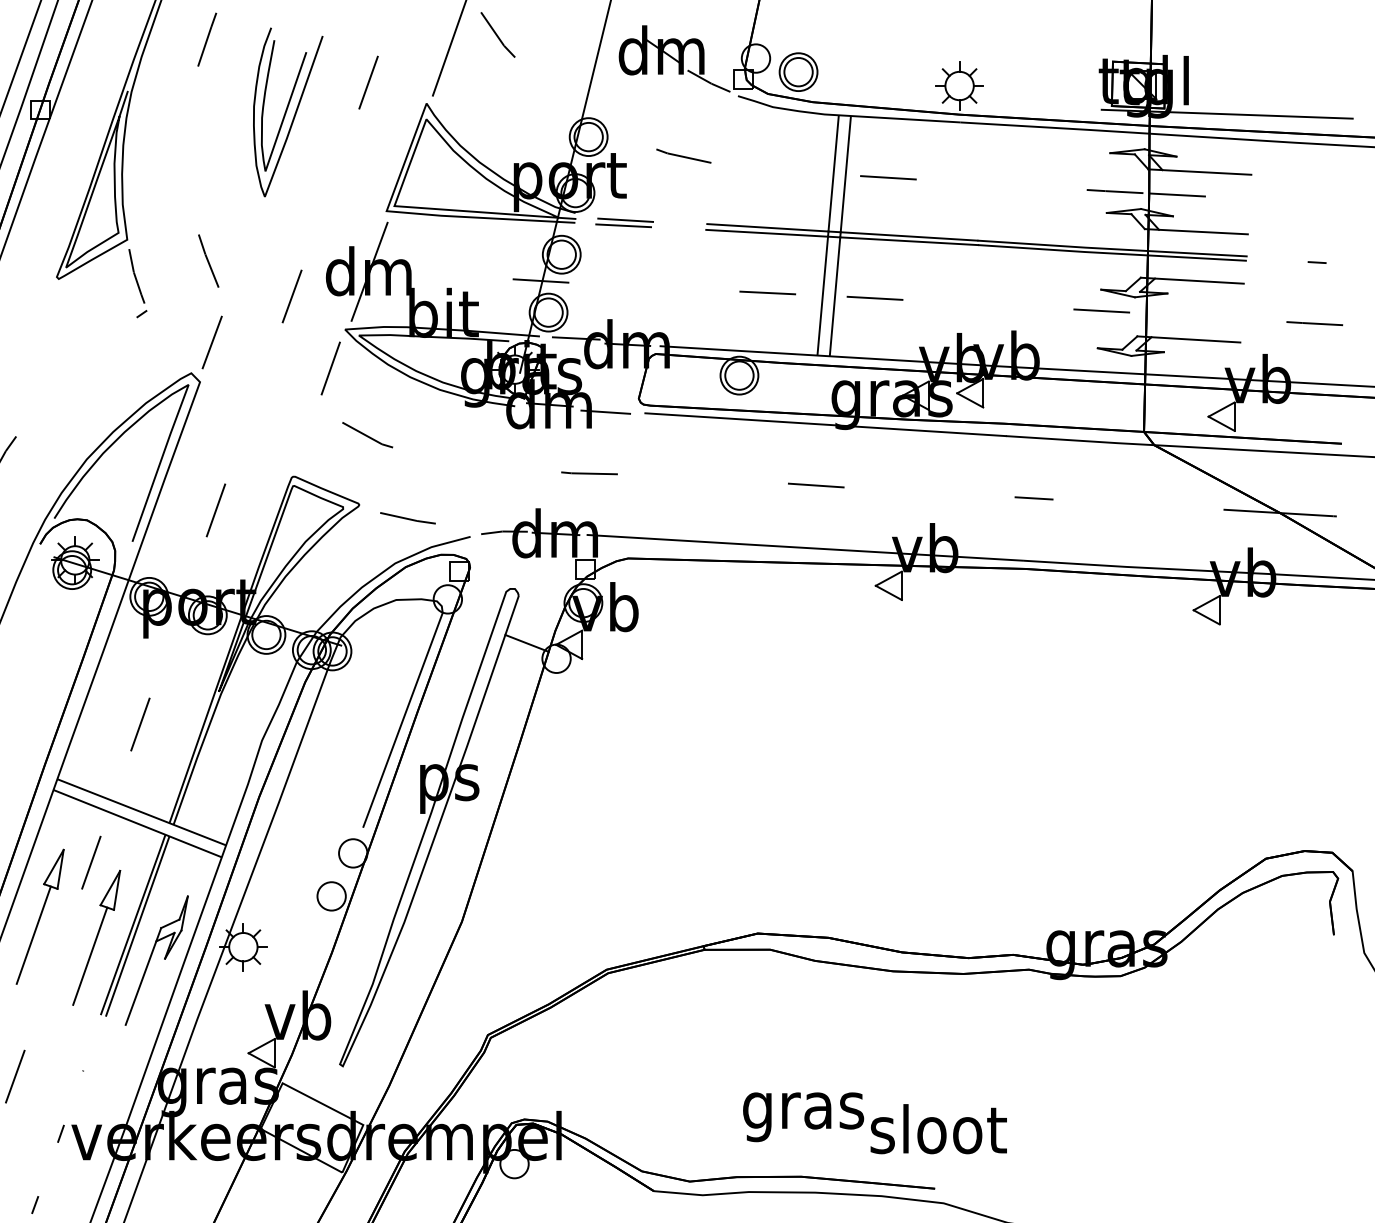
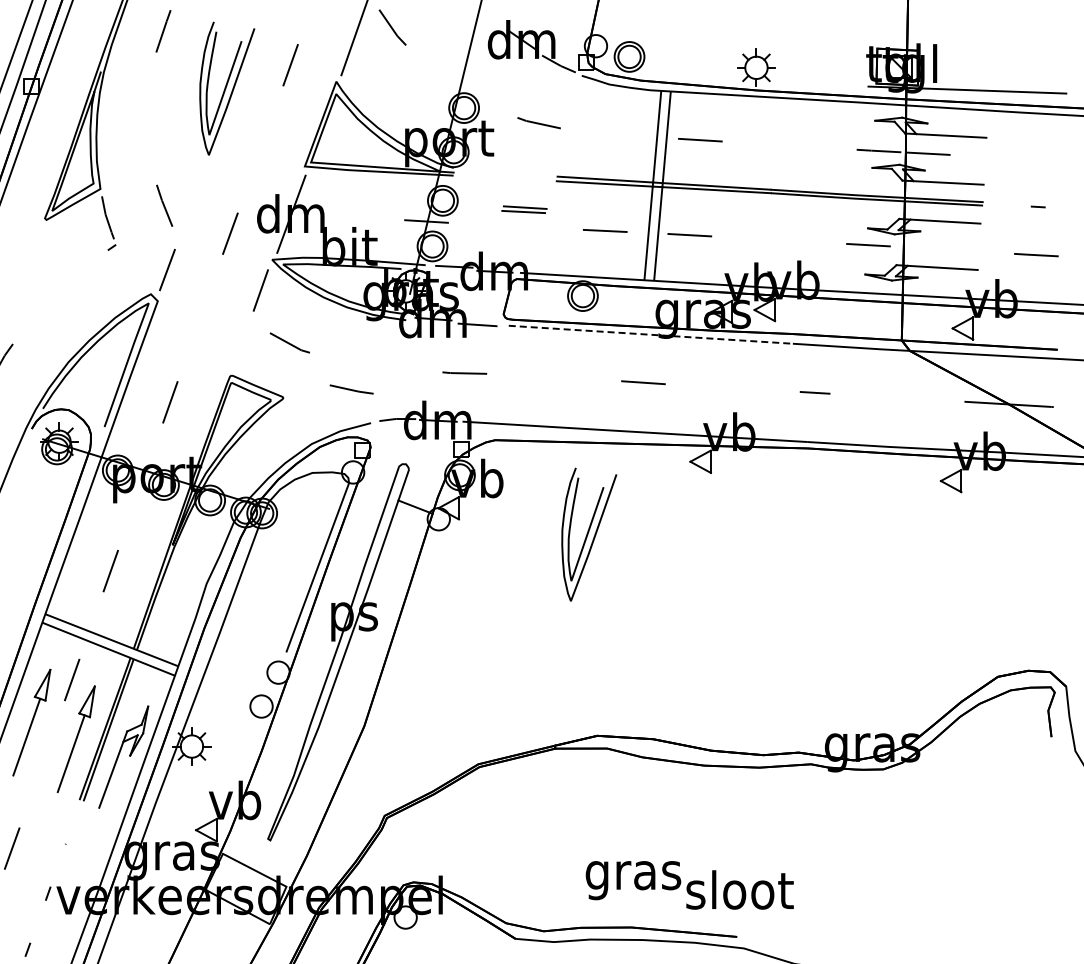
part: (624, 222) -> (524, 209), moved
line: (826, 424) -> (651, 334), solid -> dashed
line: (407, 518) -> (351, 389), moved
part: (747, 678) -> (589, 534), added

